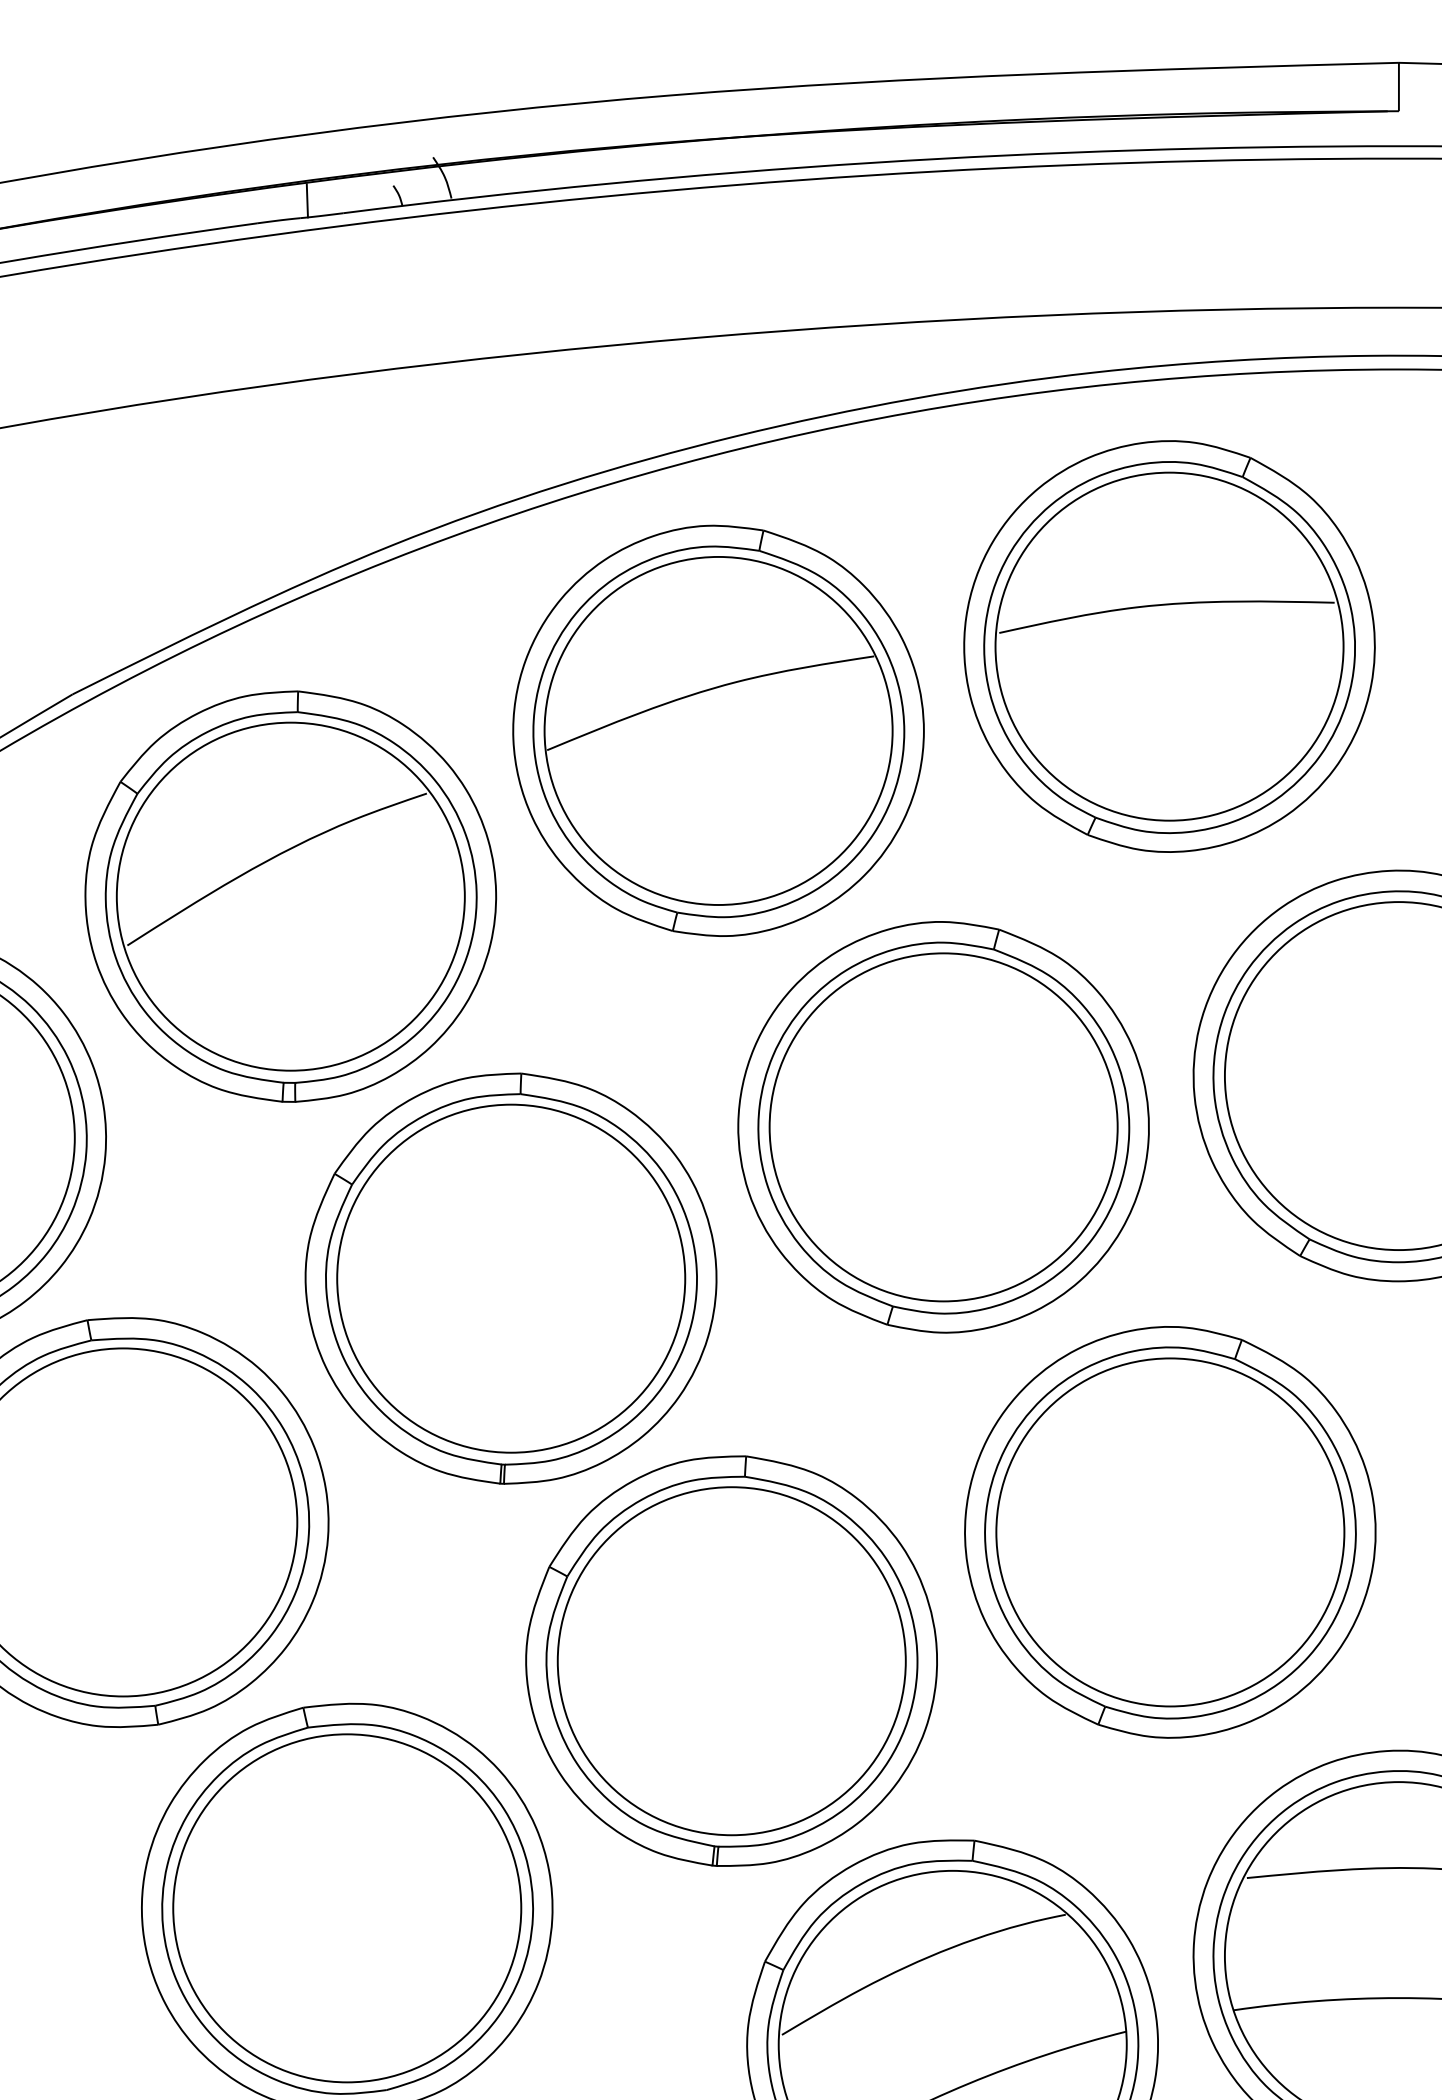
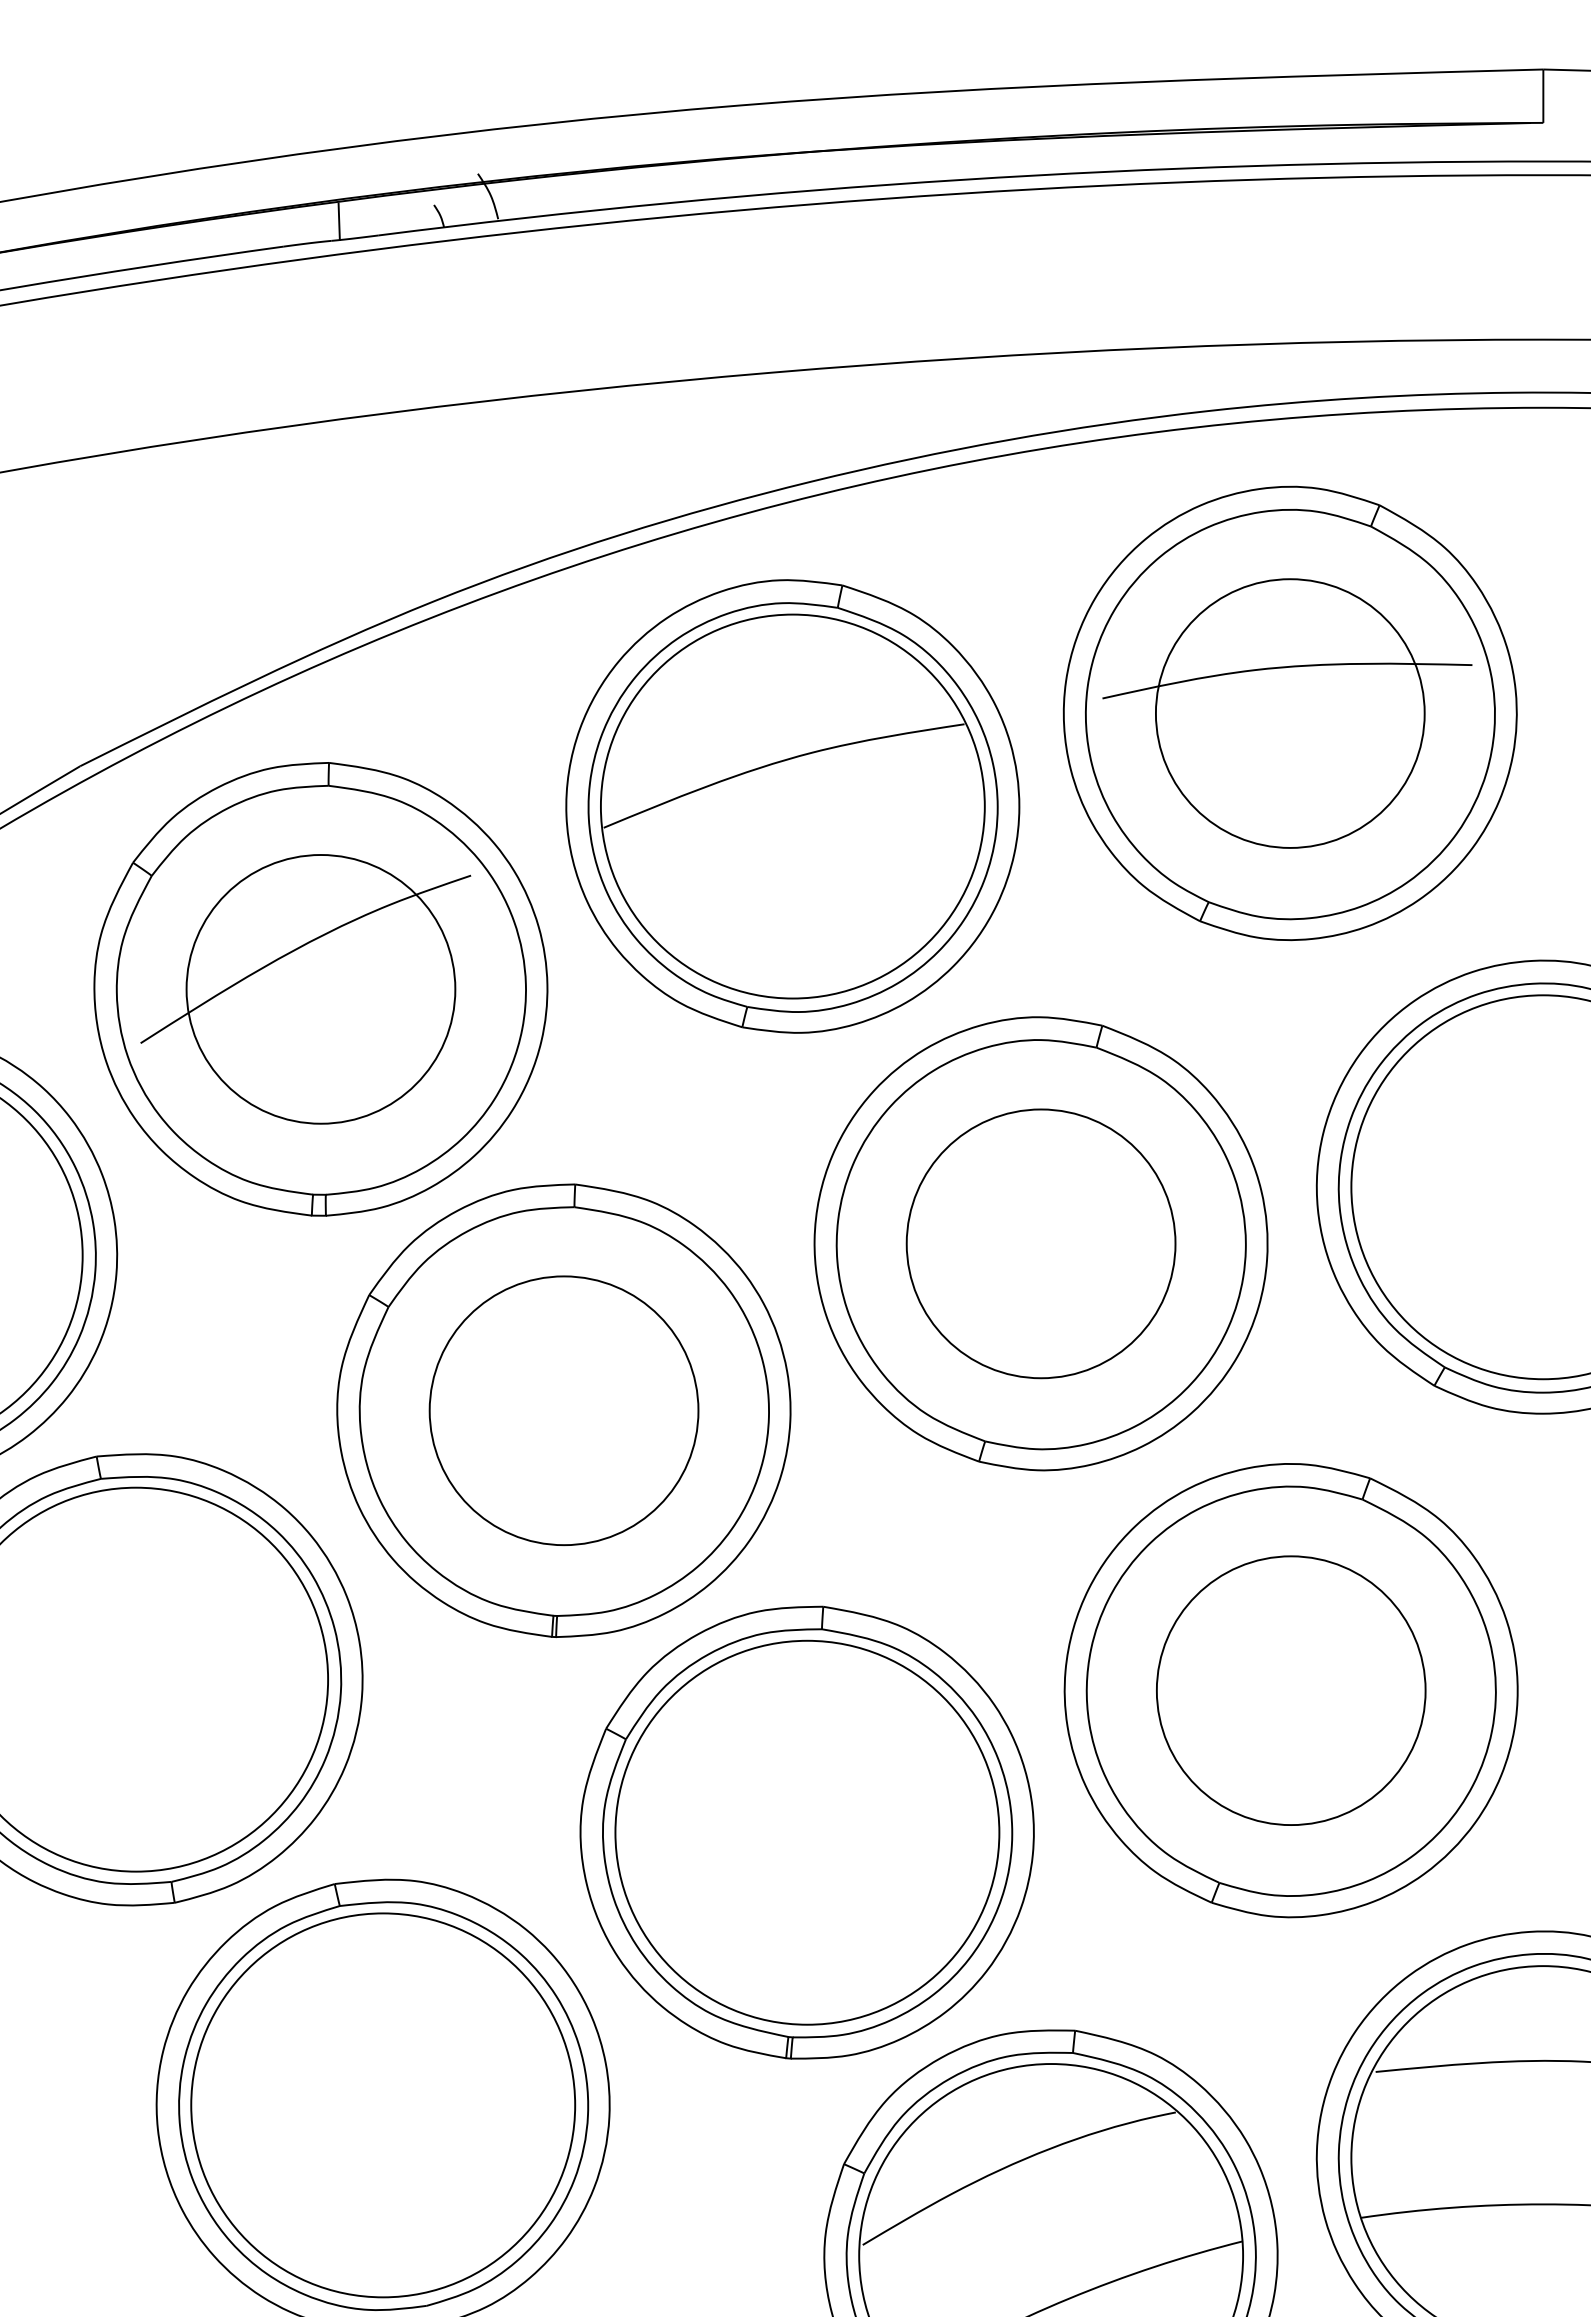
circle: (1169, 646) -> (1290, 713), size x0.7
circle: (290, 896) -> (320, 989), size x0.7
circle: (943, 1127) -> (1041, 1243), size x0.7
circle: (511, 1278) -> (564, 1410), size x0.7
circle: (1170, 1532) -> (1291, 1690), size x0.7

